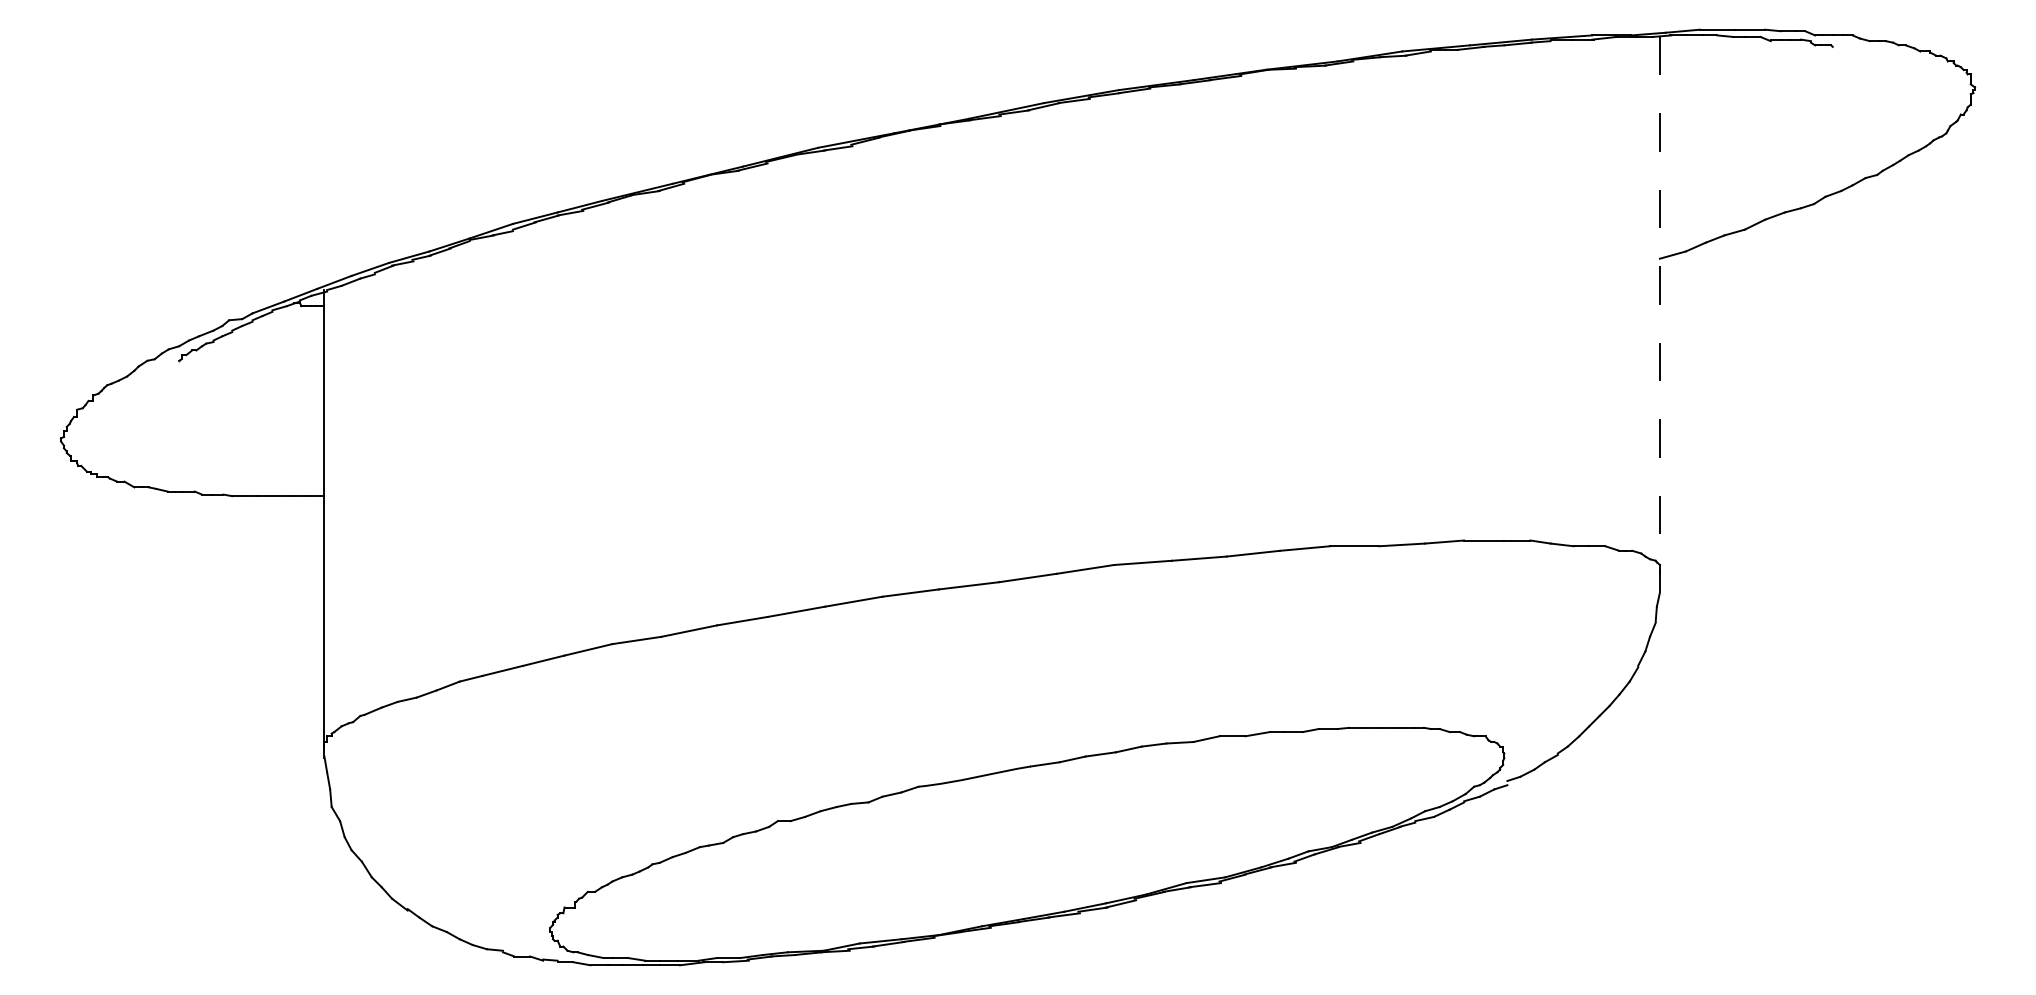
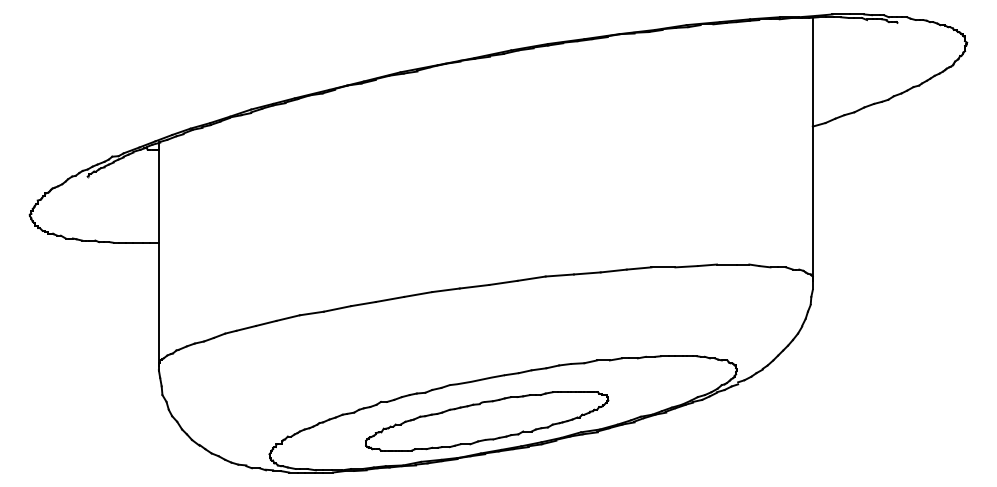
line: (1659, 303) -> (812, 148), dashed -> solid
part: (995, 861) -> (487, 421), added

